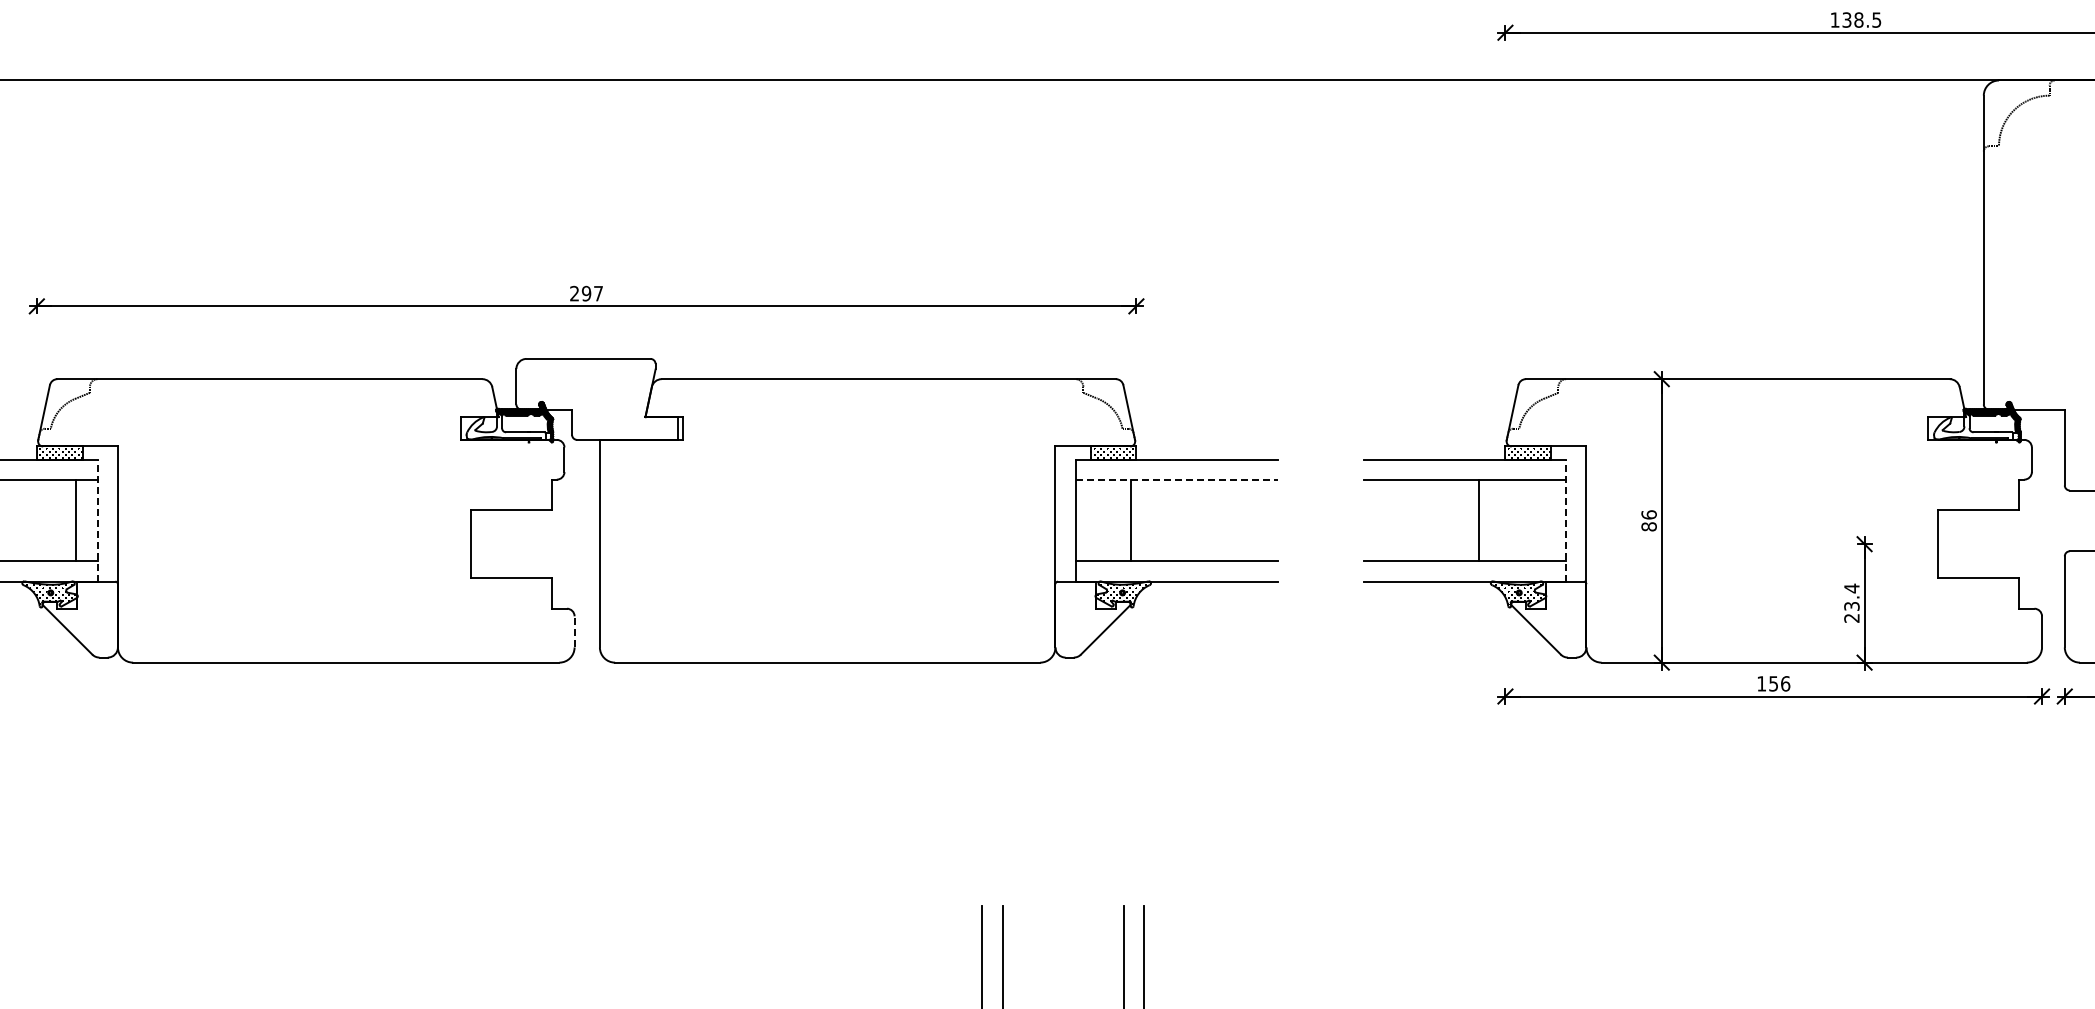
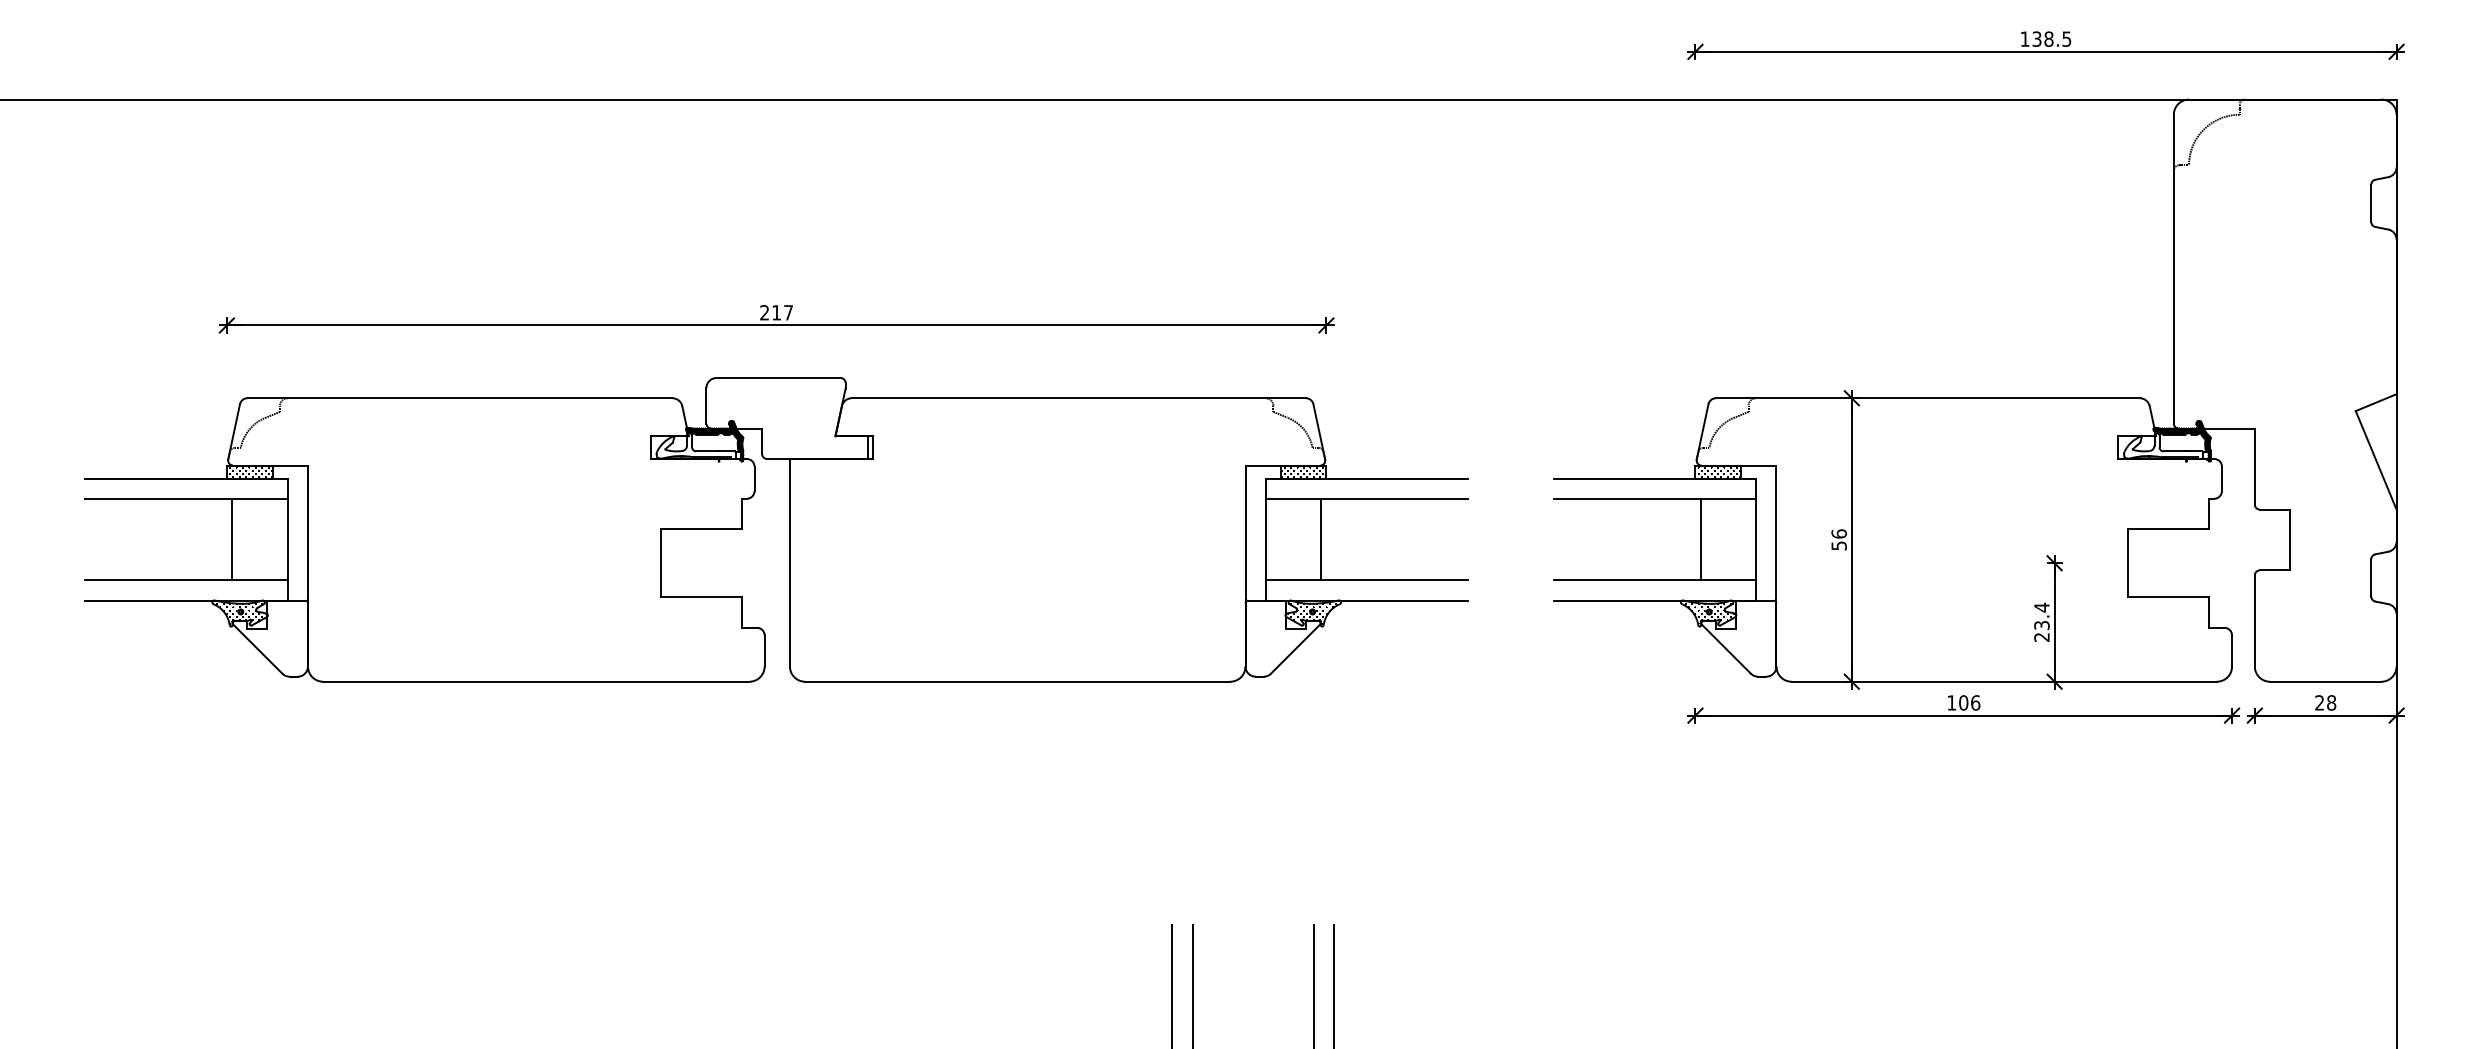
text: (586, 293) -> (776, 312), 297 -> 217
line: (1177, 480) -> (1367, 499), dashed -> solid
line: (76, 520) -> (232, 539), moved
line: (97, 520) -> (287, 539), dashed -> solid
line: (1478, 520) -> (1700, 539), moved
line: (1566, 520) -> (1756, 539), dashed -> solid
text: (1648, 526) -> (1838, 545), 86 -> 56
line: (574, 631) -> (764, 650), dashed -> solid
text: (1773, 683) -> (1963, 702), 156 -> 106

